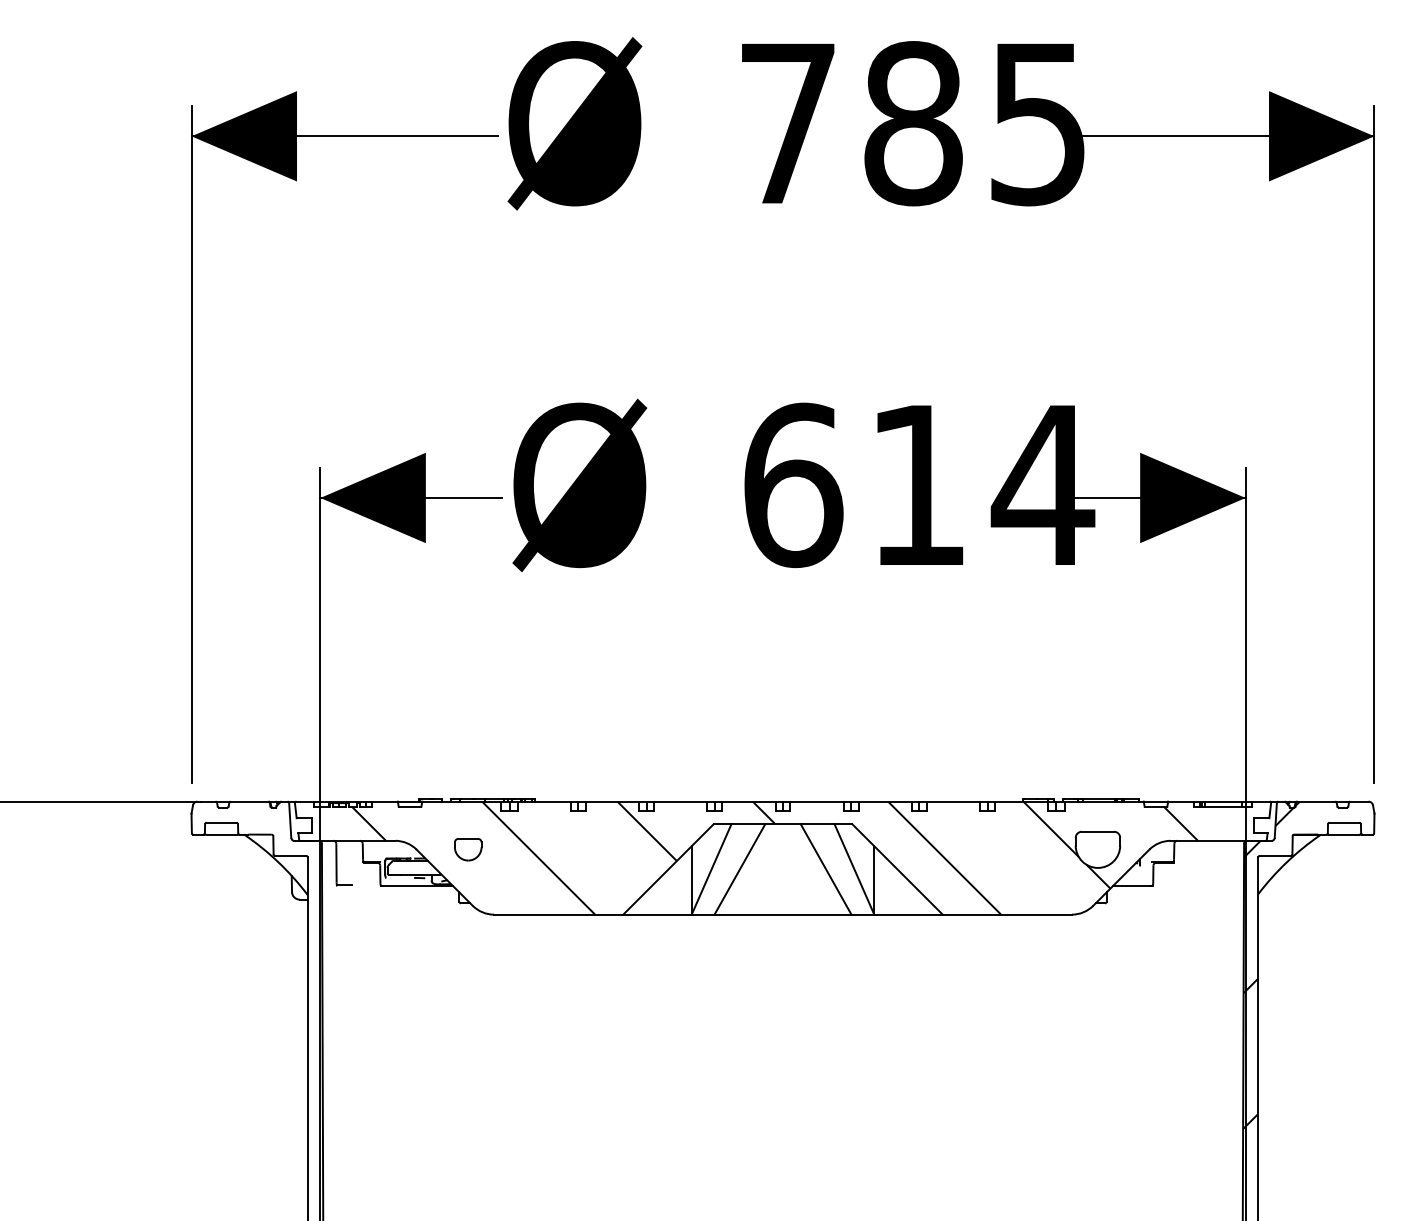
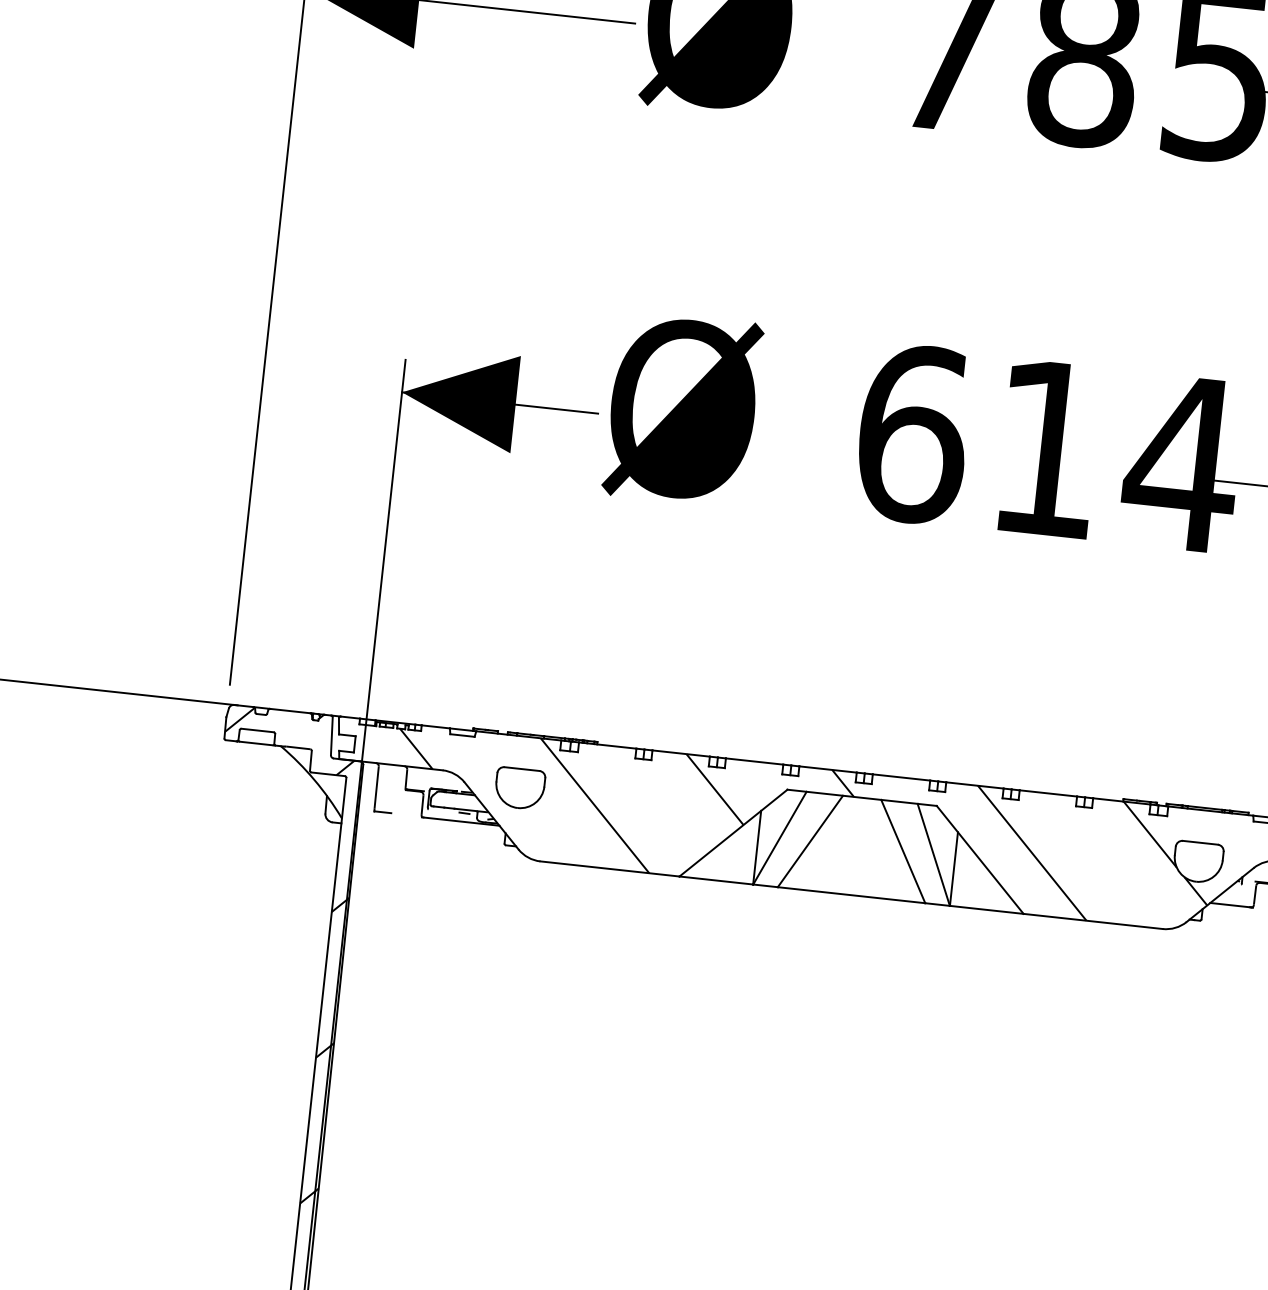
part: (468, 849) -> (520, 788), size x1.67
hatch: (256, 959) -> (279, 881), added

